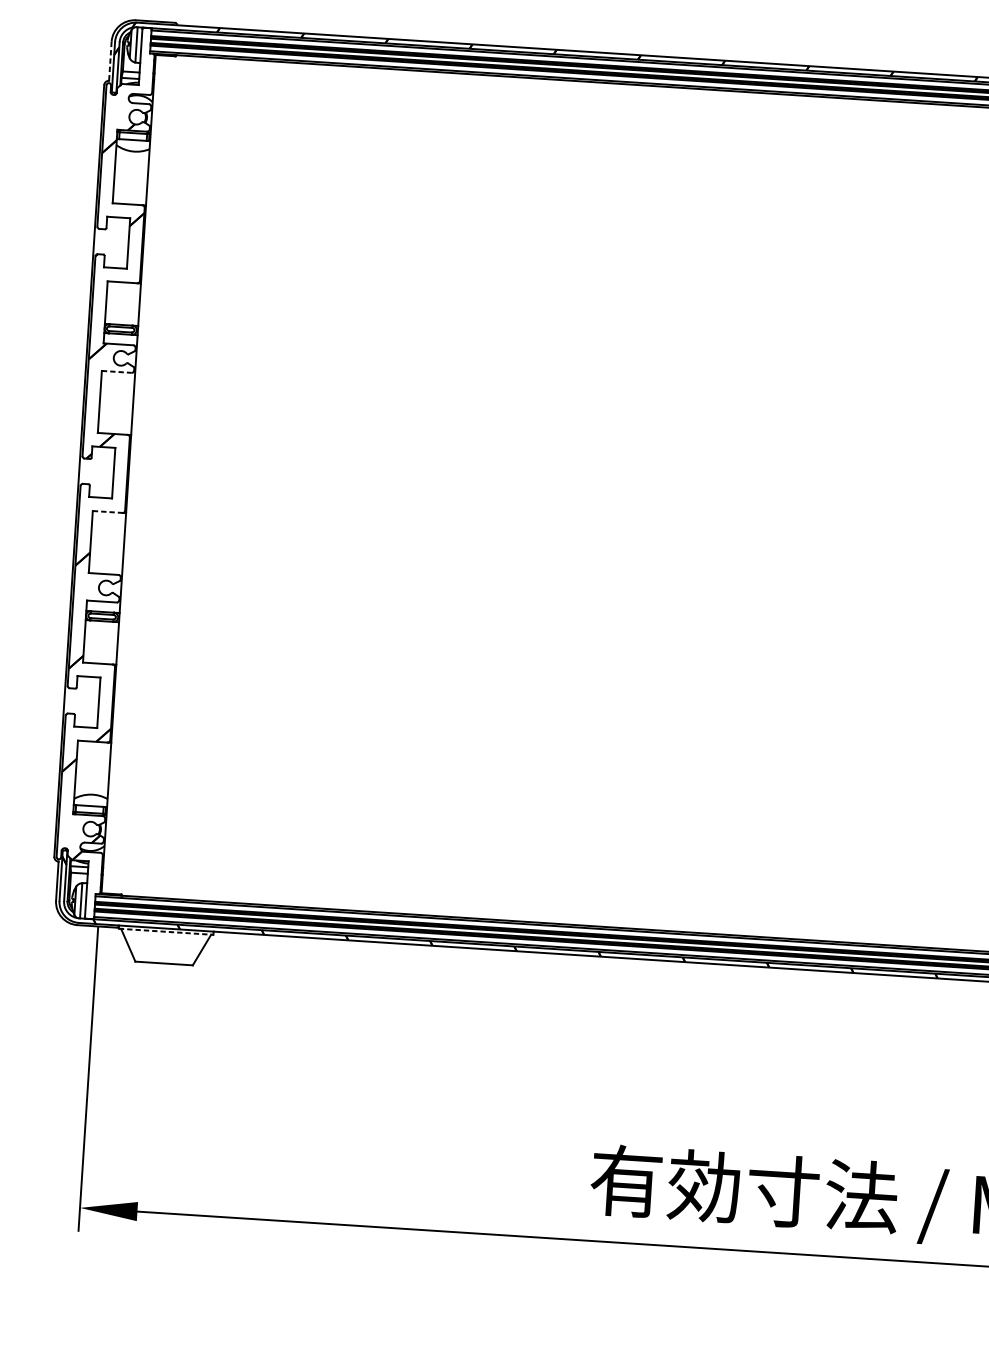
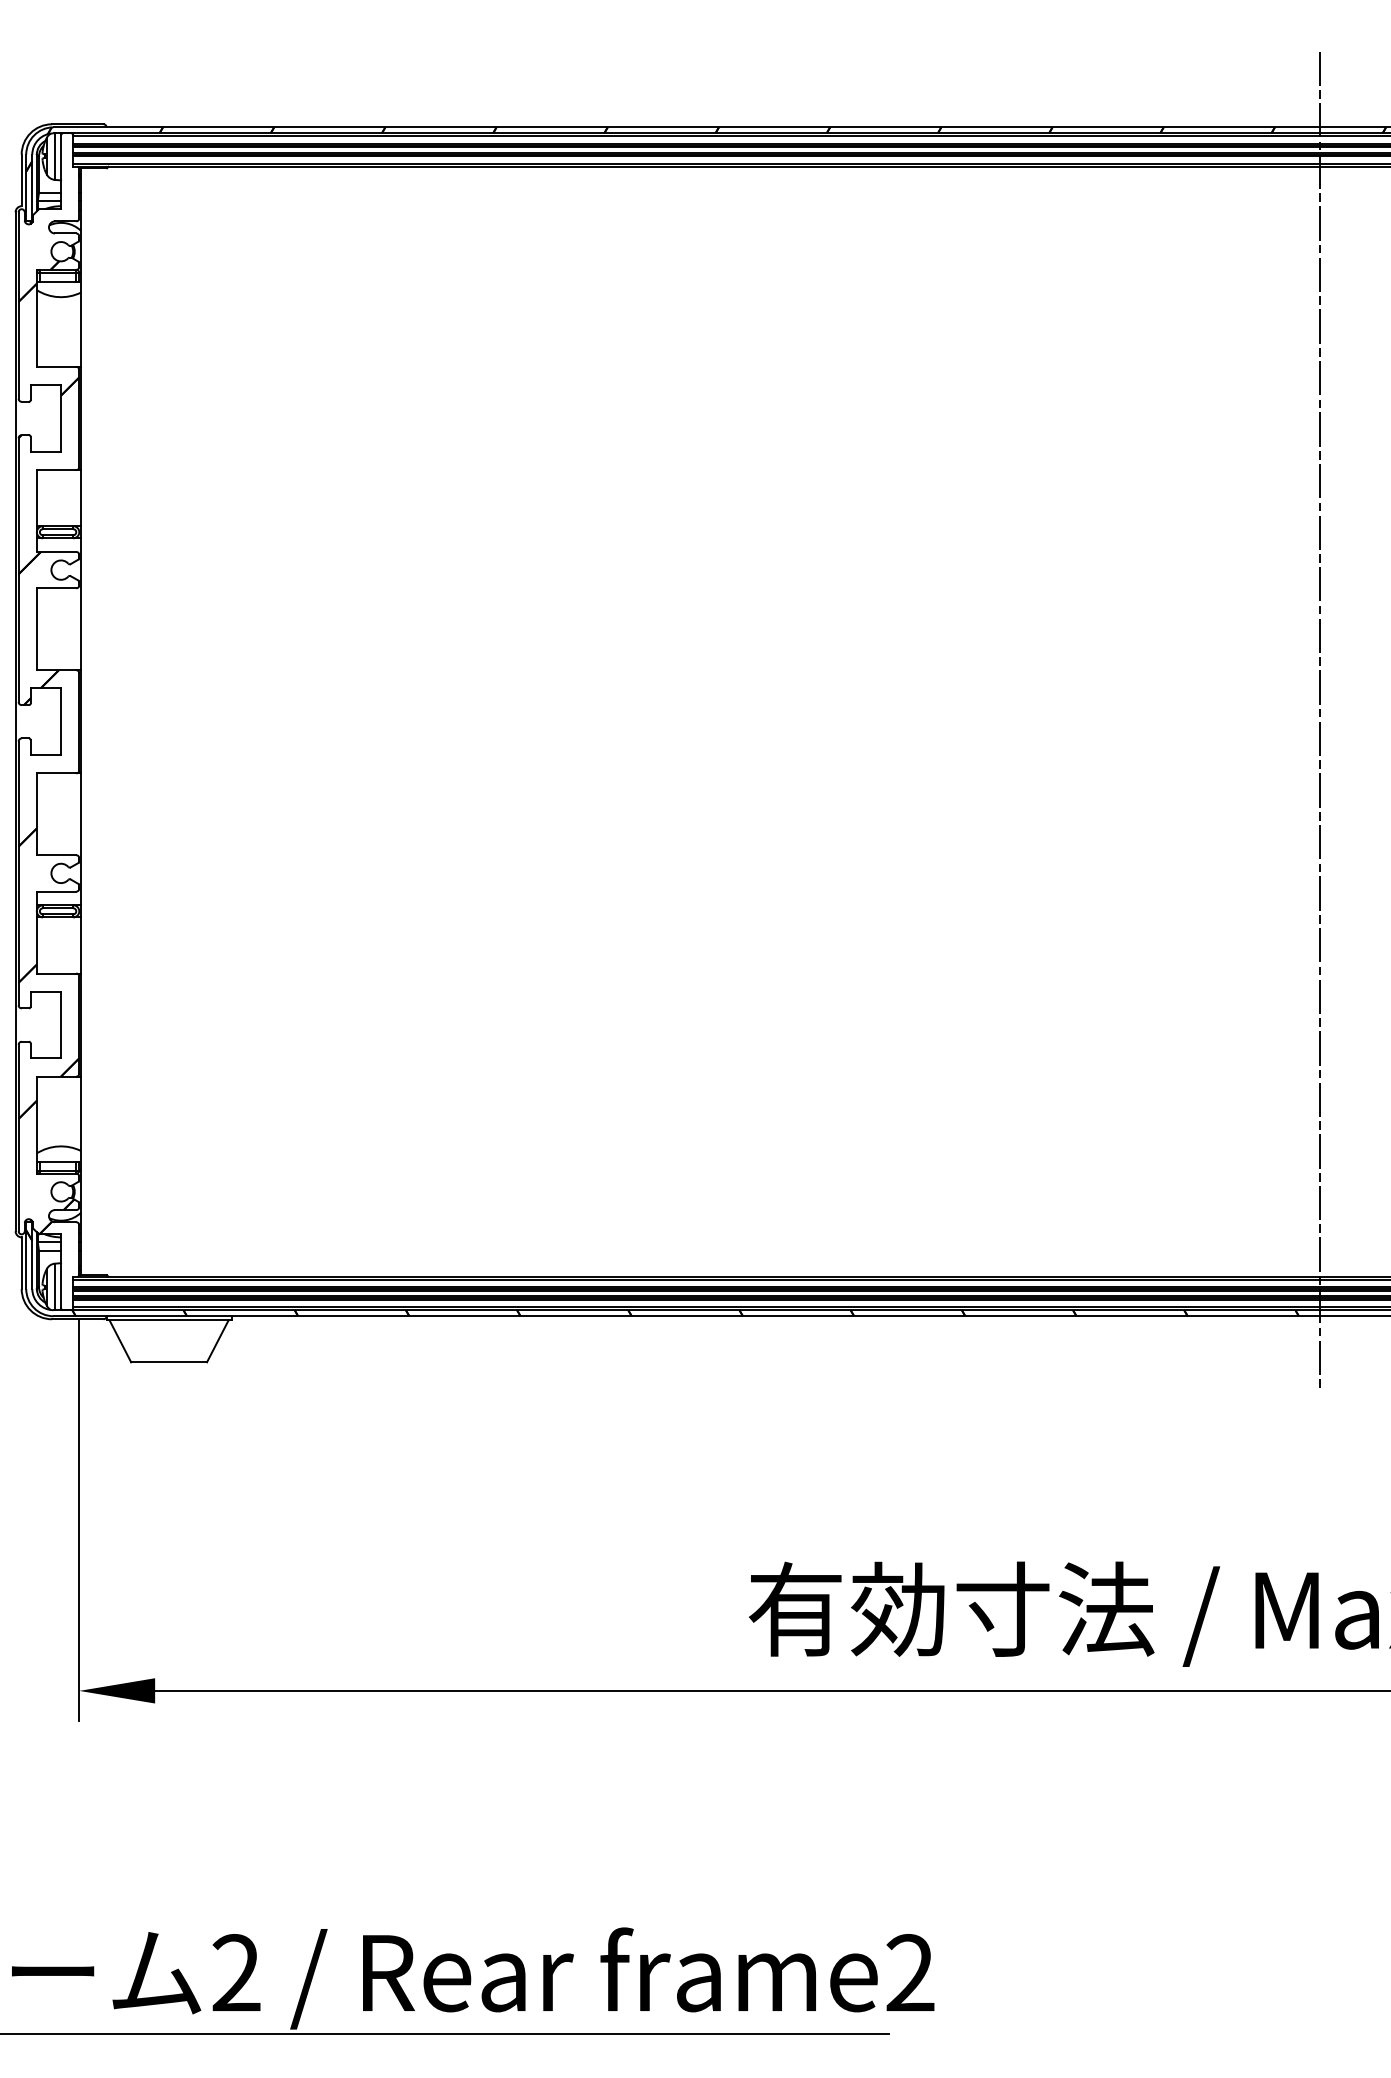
line: (110, 61) -> (21, 180), dashed -> solid
line: (116, 372) -> (56, 588), dashed -> solid
line: (107, 512) -> (56, 773), dashed -> solid
line: (166, 931) -> (169, 1320), dashed -> solid

